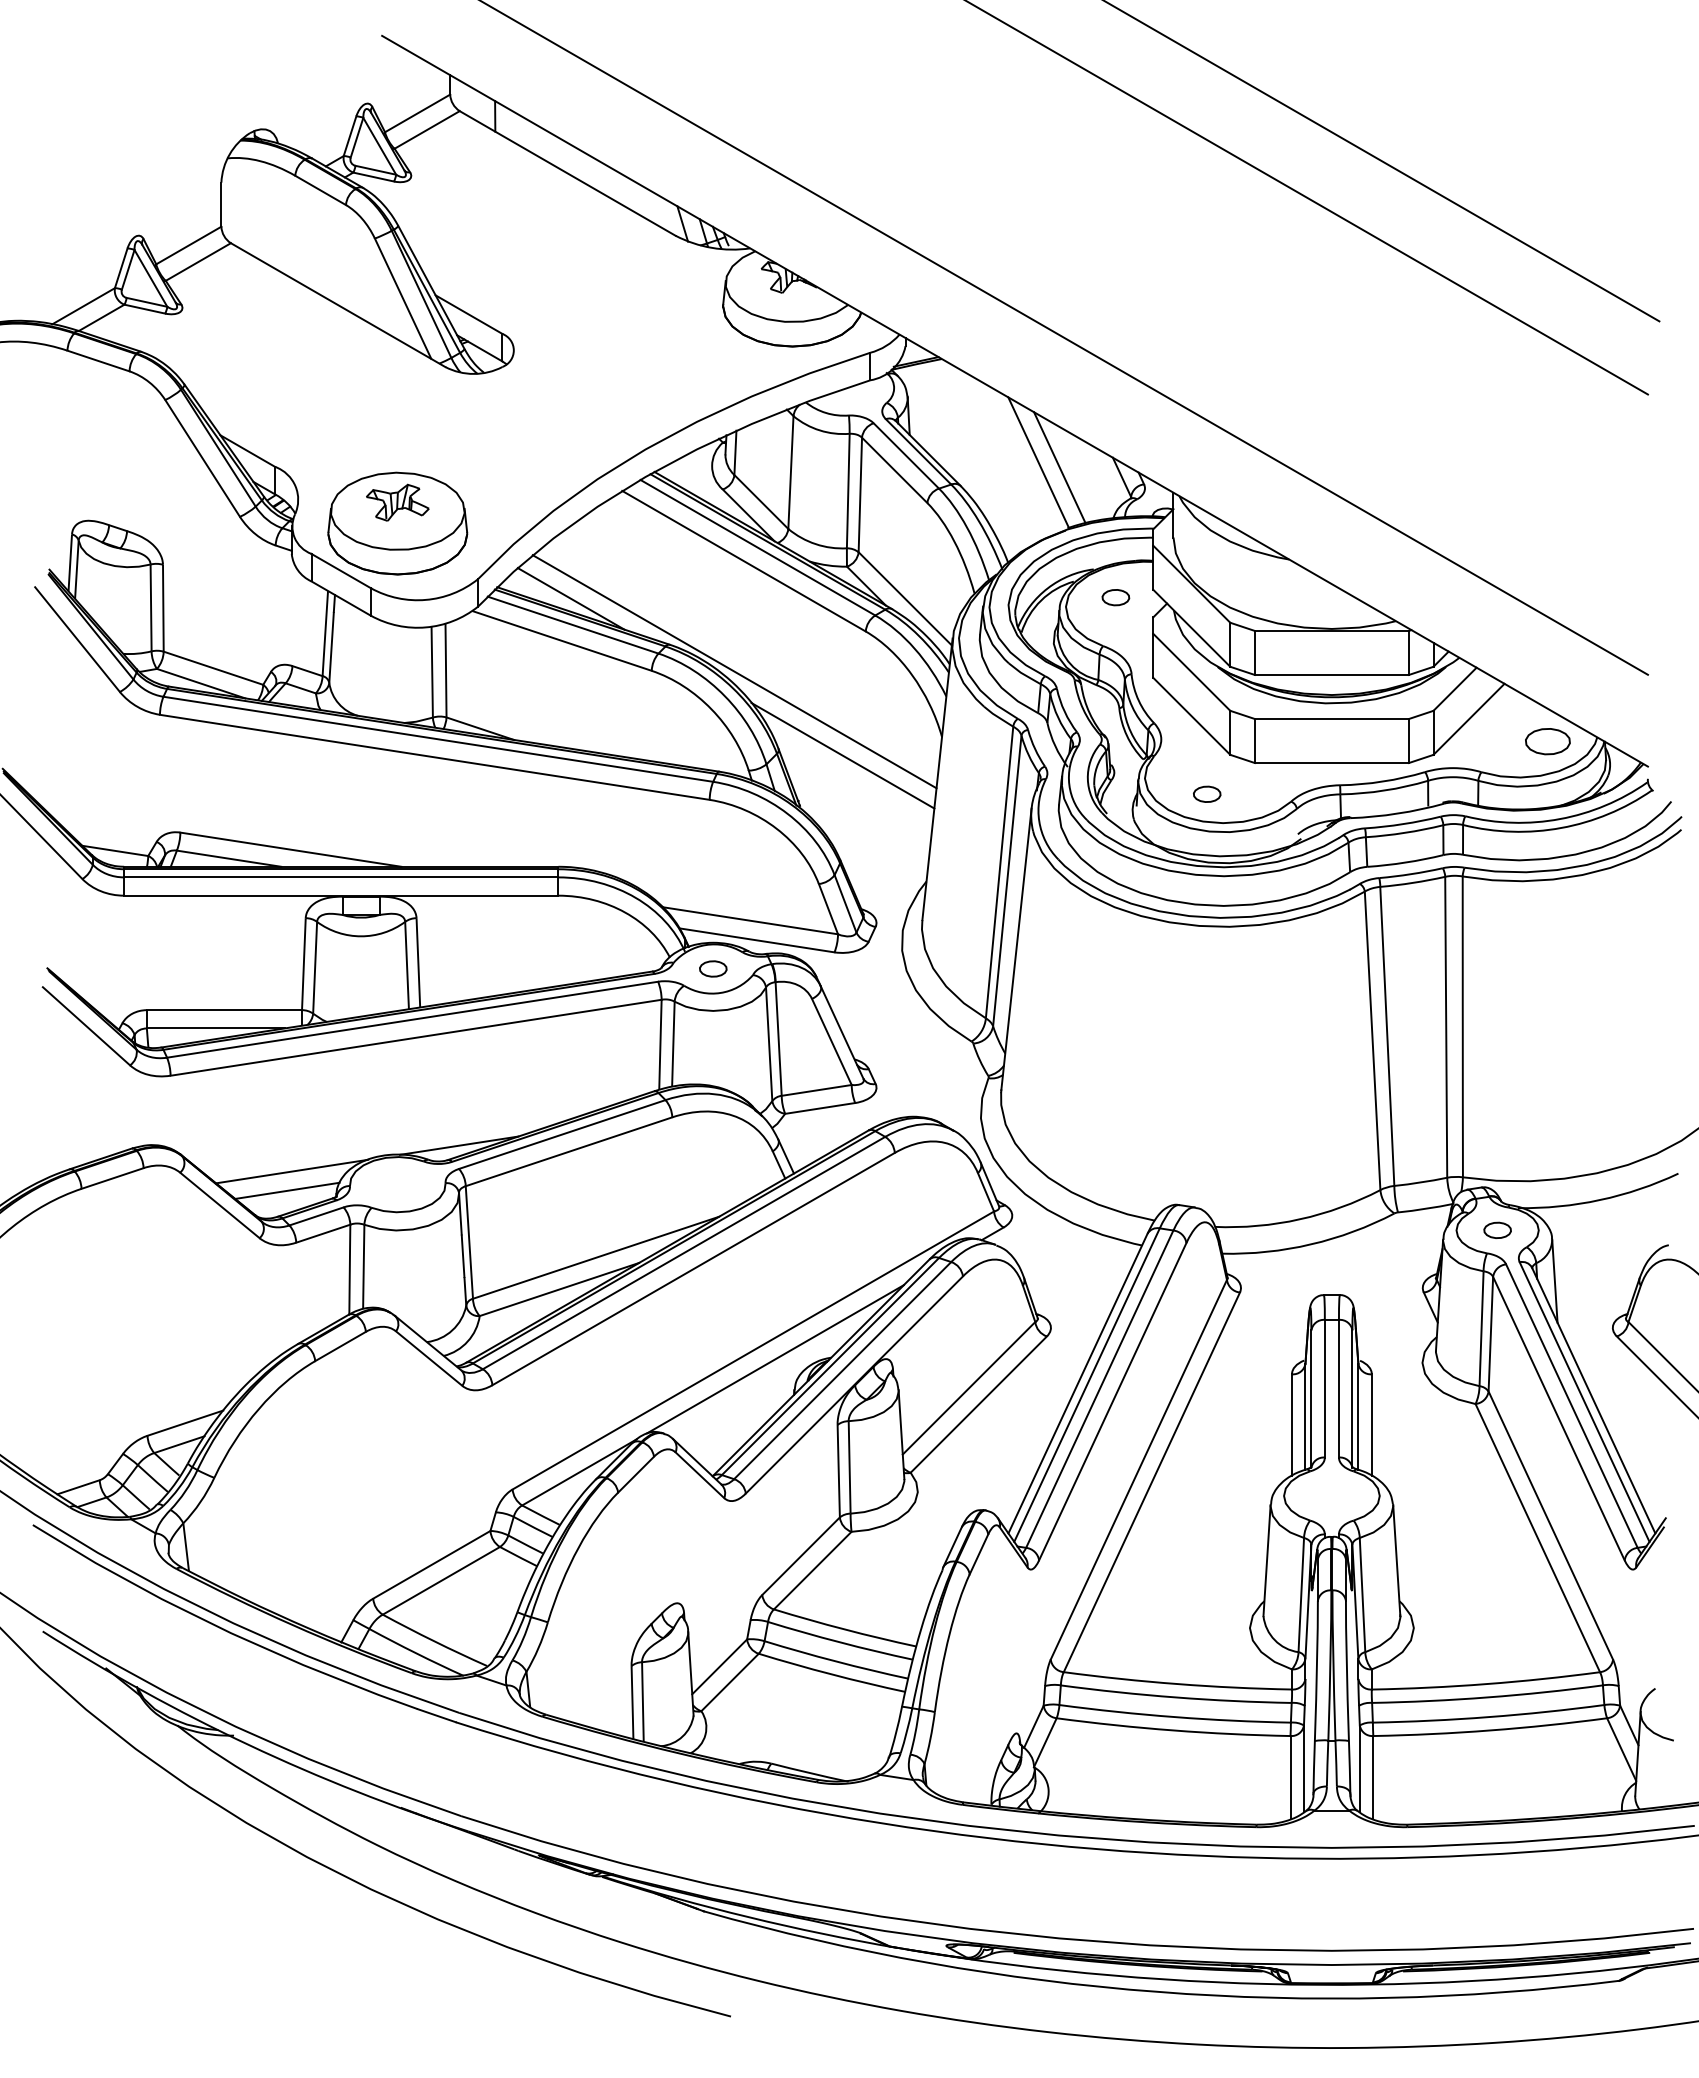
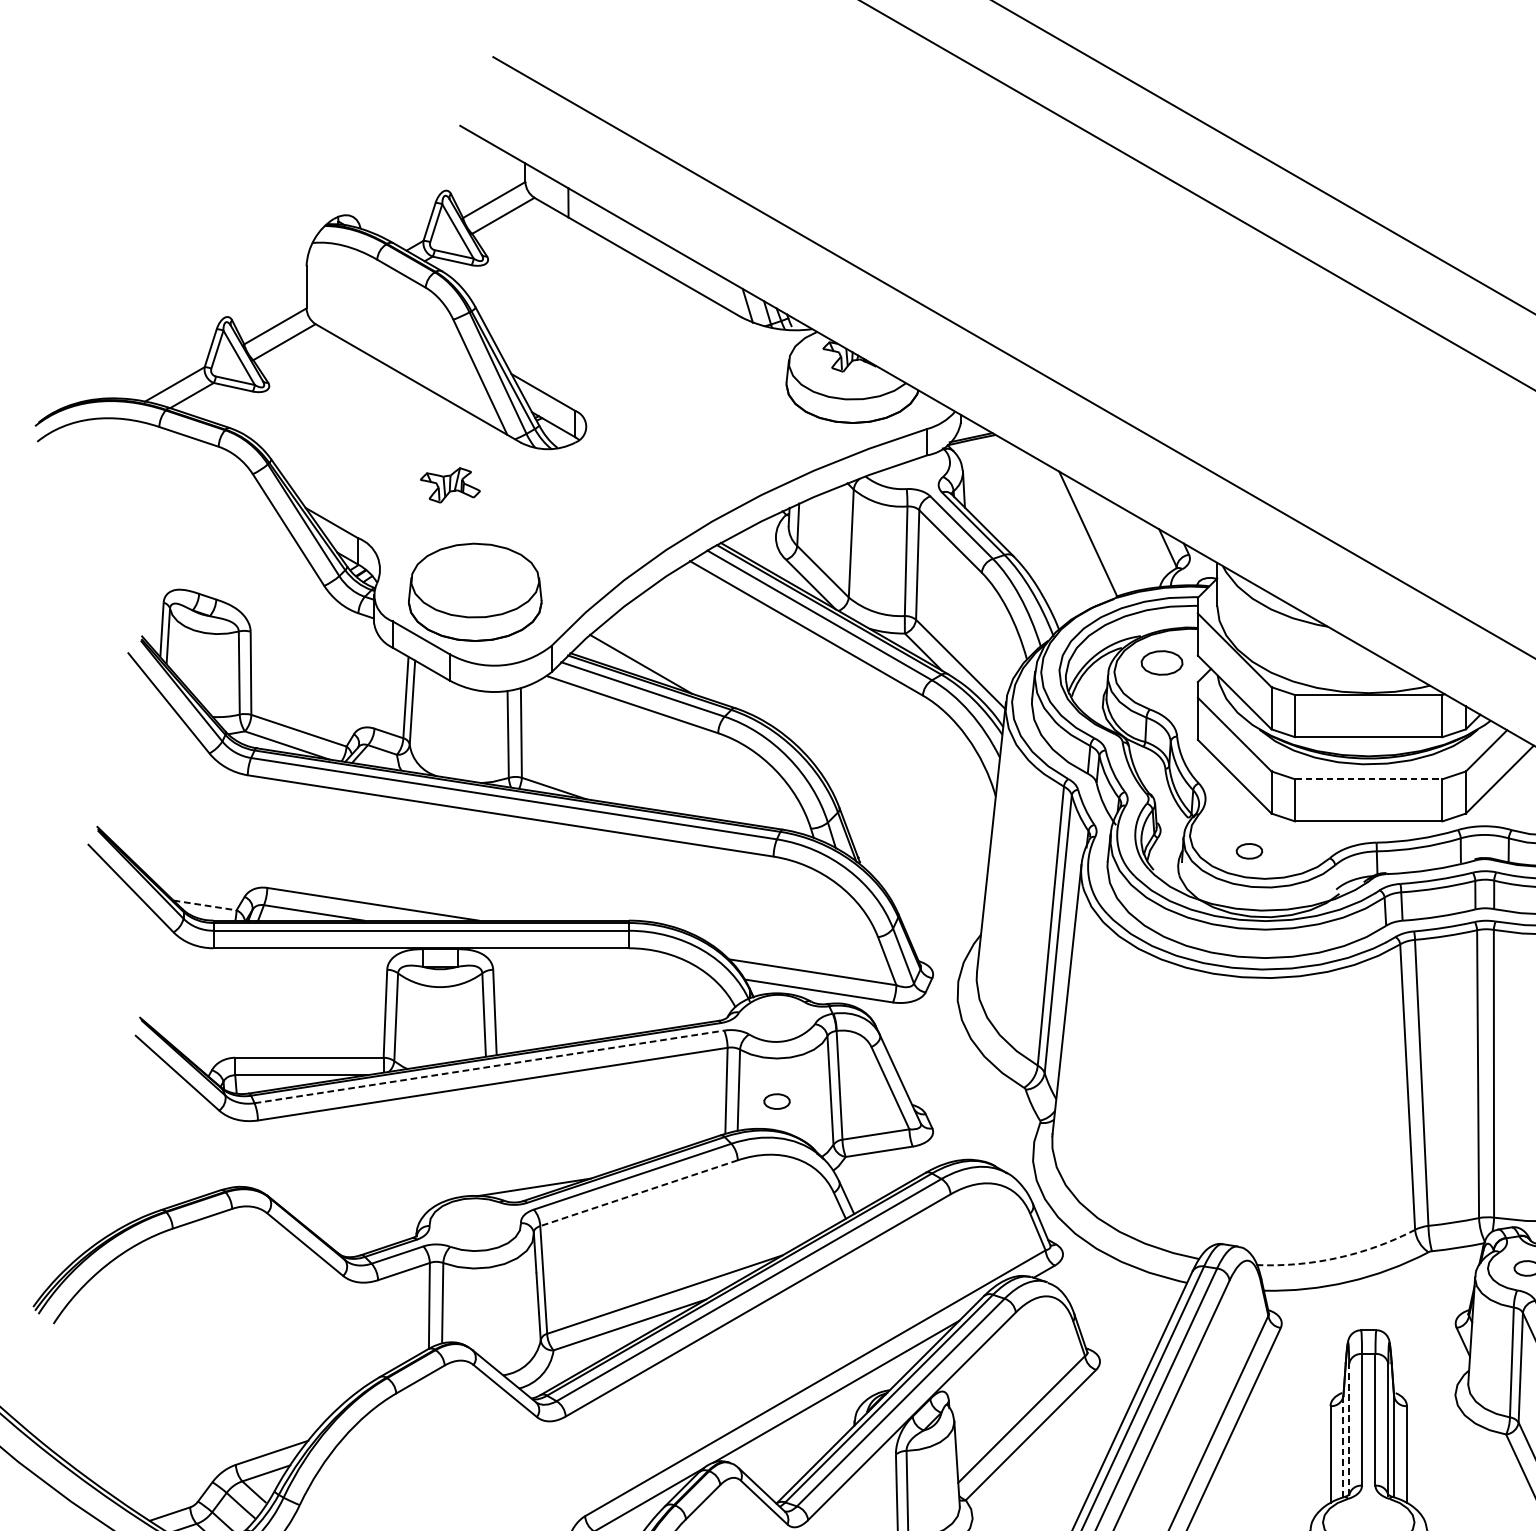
line: (1059, 467) -> (1108, 538), removed
part: (397, 502) -> (450, 485), moved
part: (1115, 597) -> (1161, 663), size x1.6
line: (734, 671) -> (797, 733), removed
line: (1332, 719) -> (1369, 779), solid -> dashed
line: (842, 755) -> (900, 814), removed
line: (115, 851) -> (205, 906), solid -> dashed
part: (713, 968) -> (777, 1101), moved
line: (413, 1019) -> (490, 1066), solid -> dashed
line: (569, 1151) -> (639, 1192), solid -> dashed
line: (291, 1171) -> (373, 1212), removed
line: (287, 1190) -> (369, 1230), removed
arc: (1299, 1219) -> (1337, 1258), solid -> dashed
line: (1311, 1399) -> (1349, 1430), solid -> dashed
line: (1305, 1416) -> (1343, 1446), solid -> dashed

